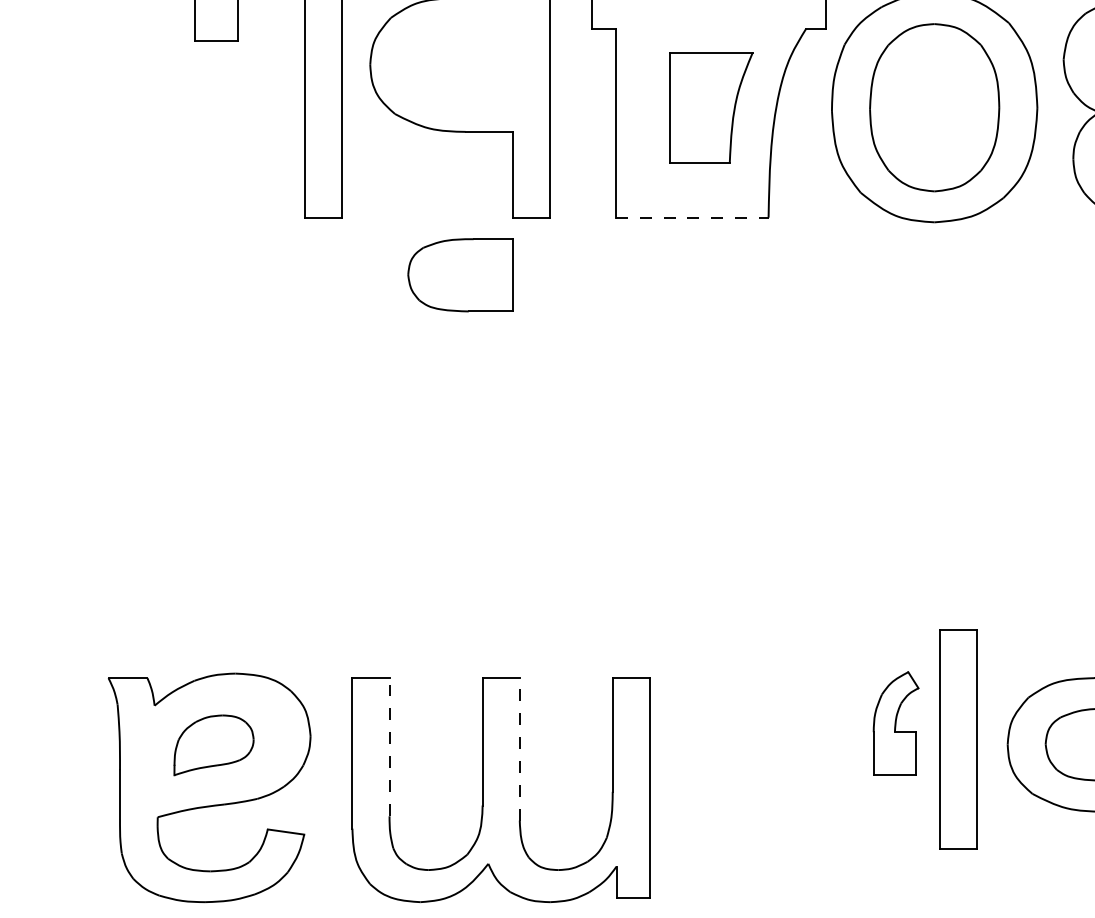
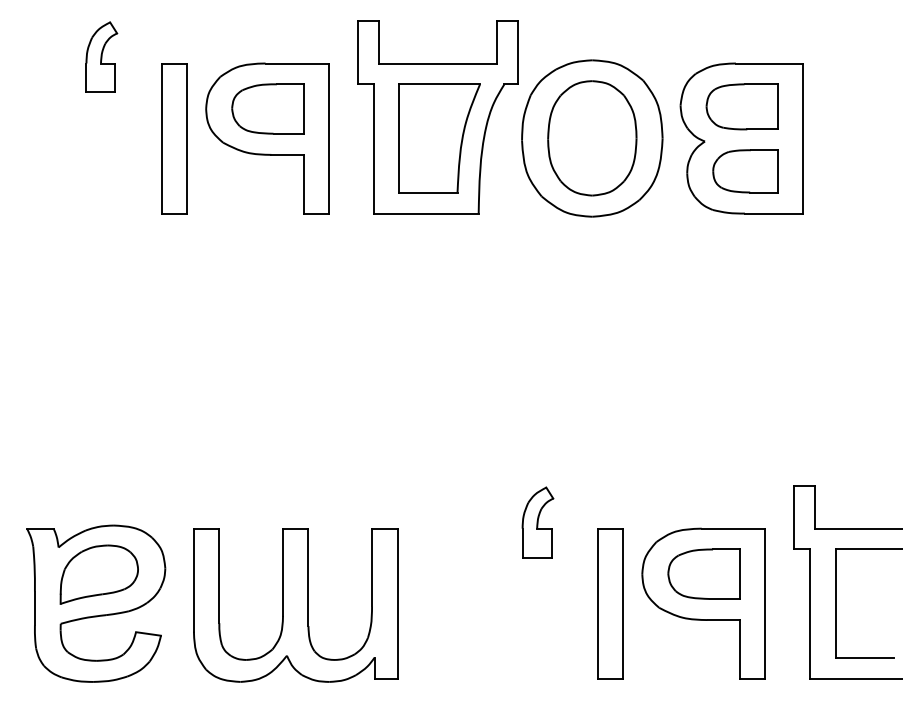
part: (711, 107) -> (439, 138), size x1.43
line: (692, 217) -> (426, 213), dashed -> solid
part: (459, 274) -> (267, 108), moved
part: (895, 723) -> (537, 522), moved
part: (958, 739) -> (610, 603), moved
part: (212, 745) -> (98, 574), size x1.43
line: (389, 746) -> (219, 575), dashed -> solid
line: (519, 749) -> (308, 577), dashed -> solid

